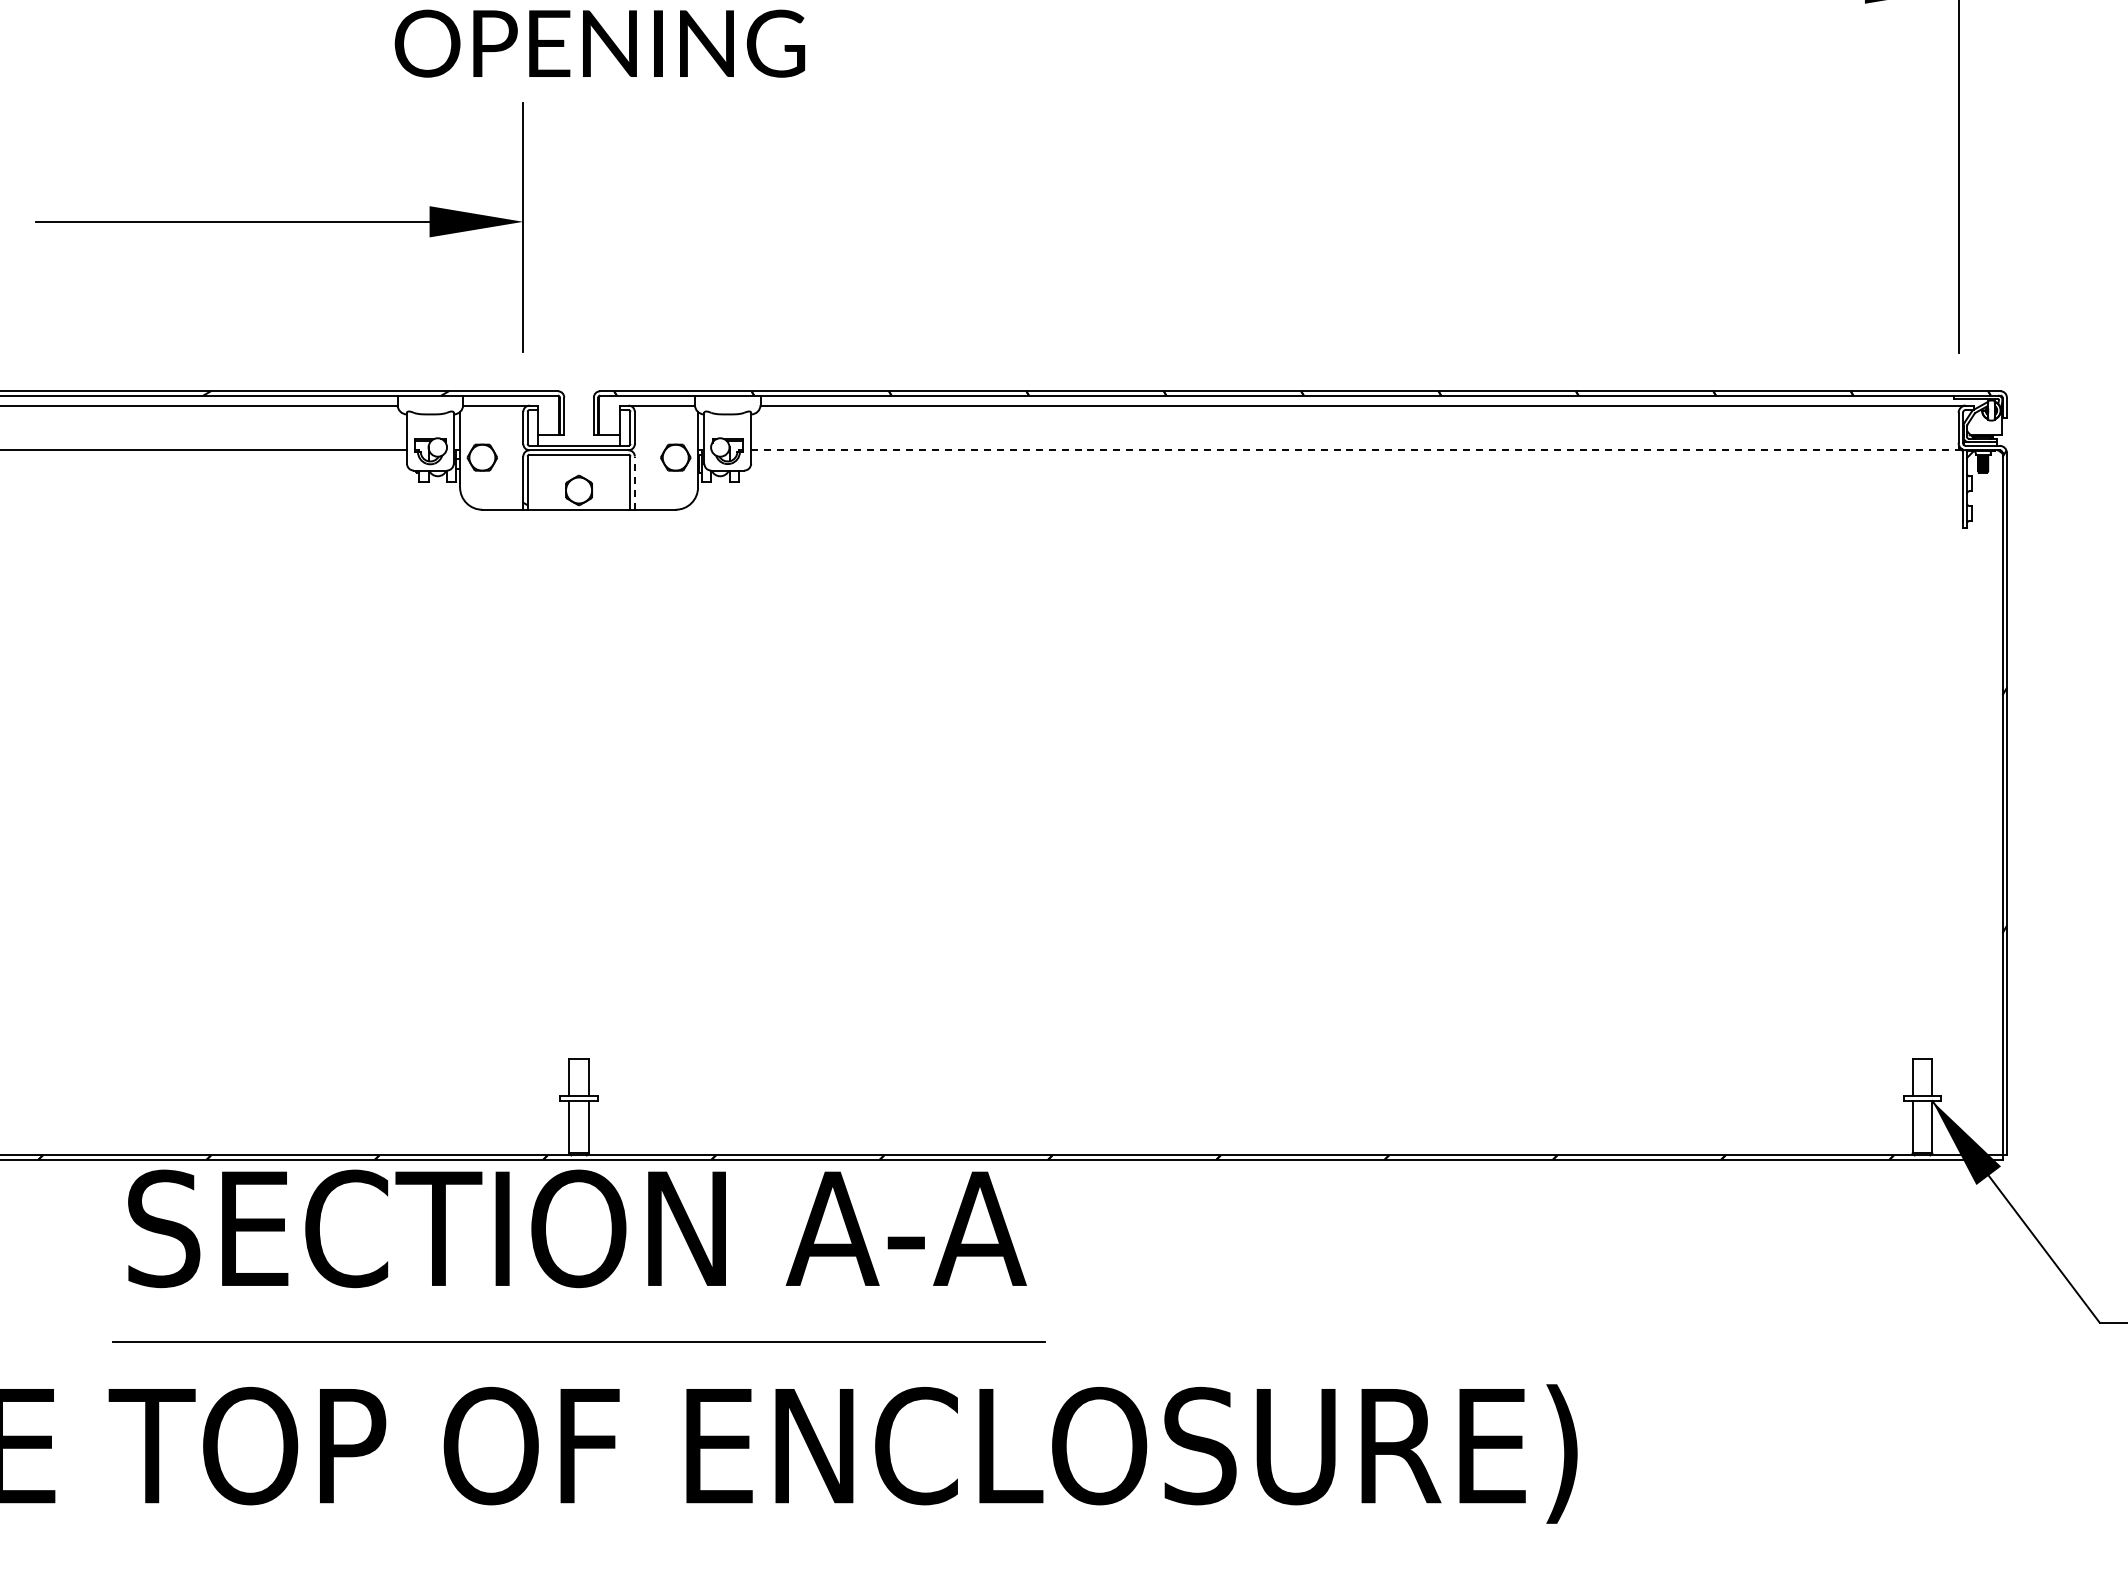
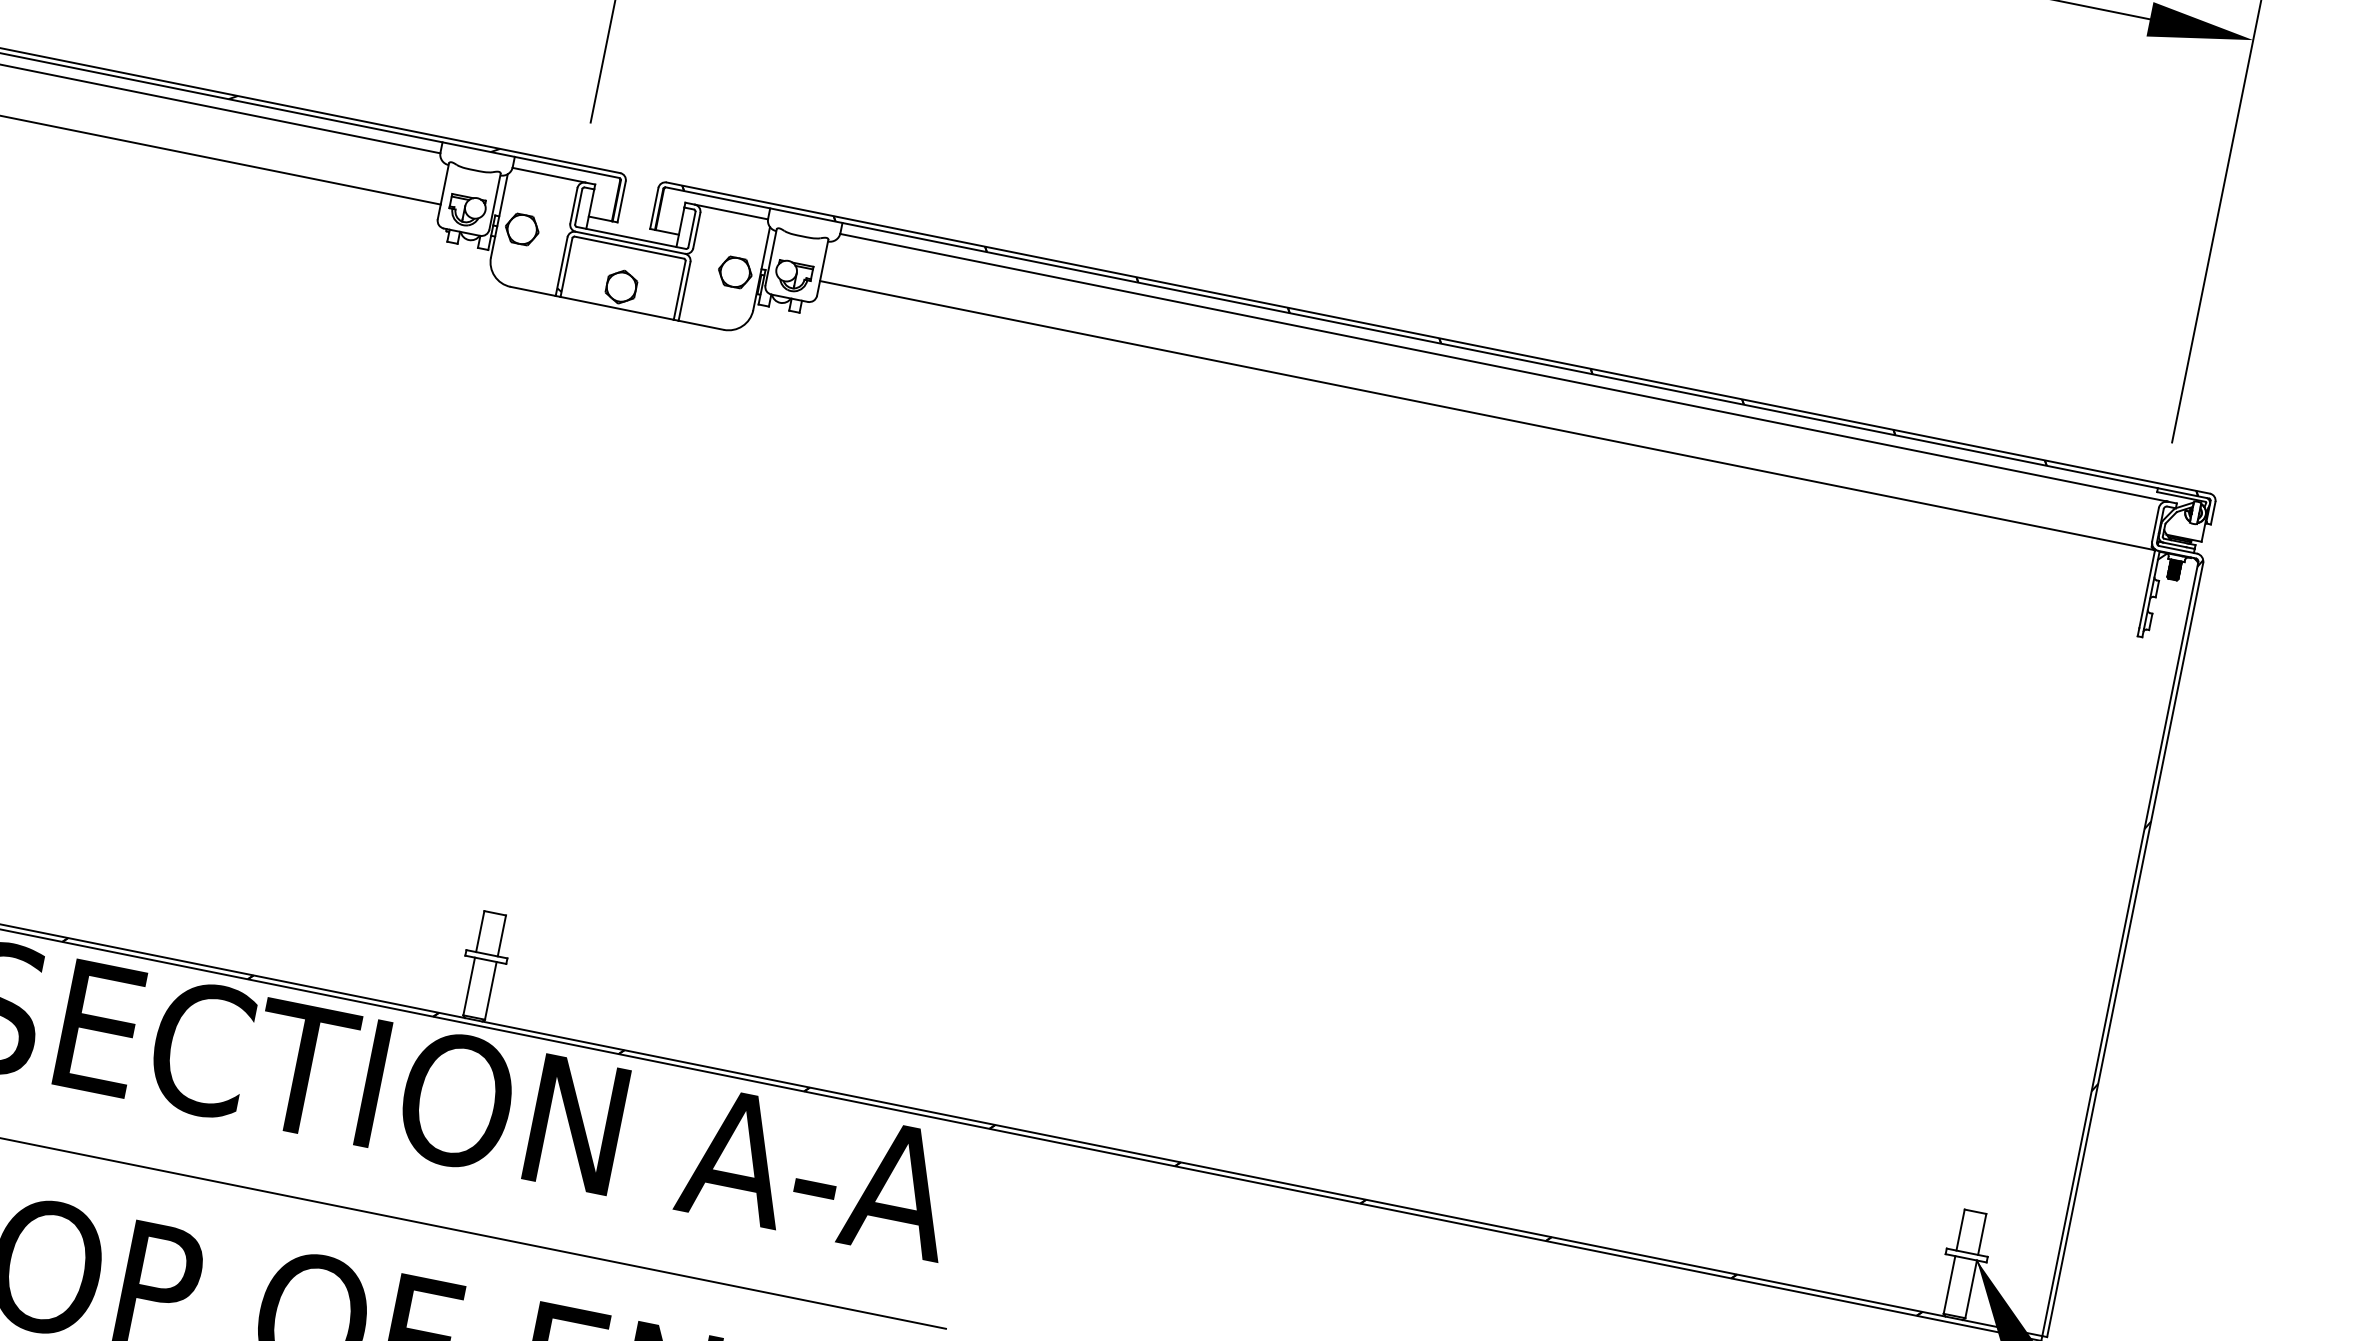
line: (1356, 450) -> (1487, 415), dashed -> solid
line: (634, 483) -> (684, 291), dashed -> solid

